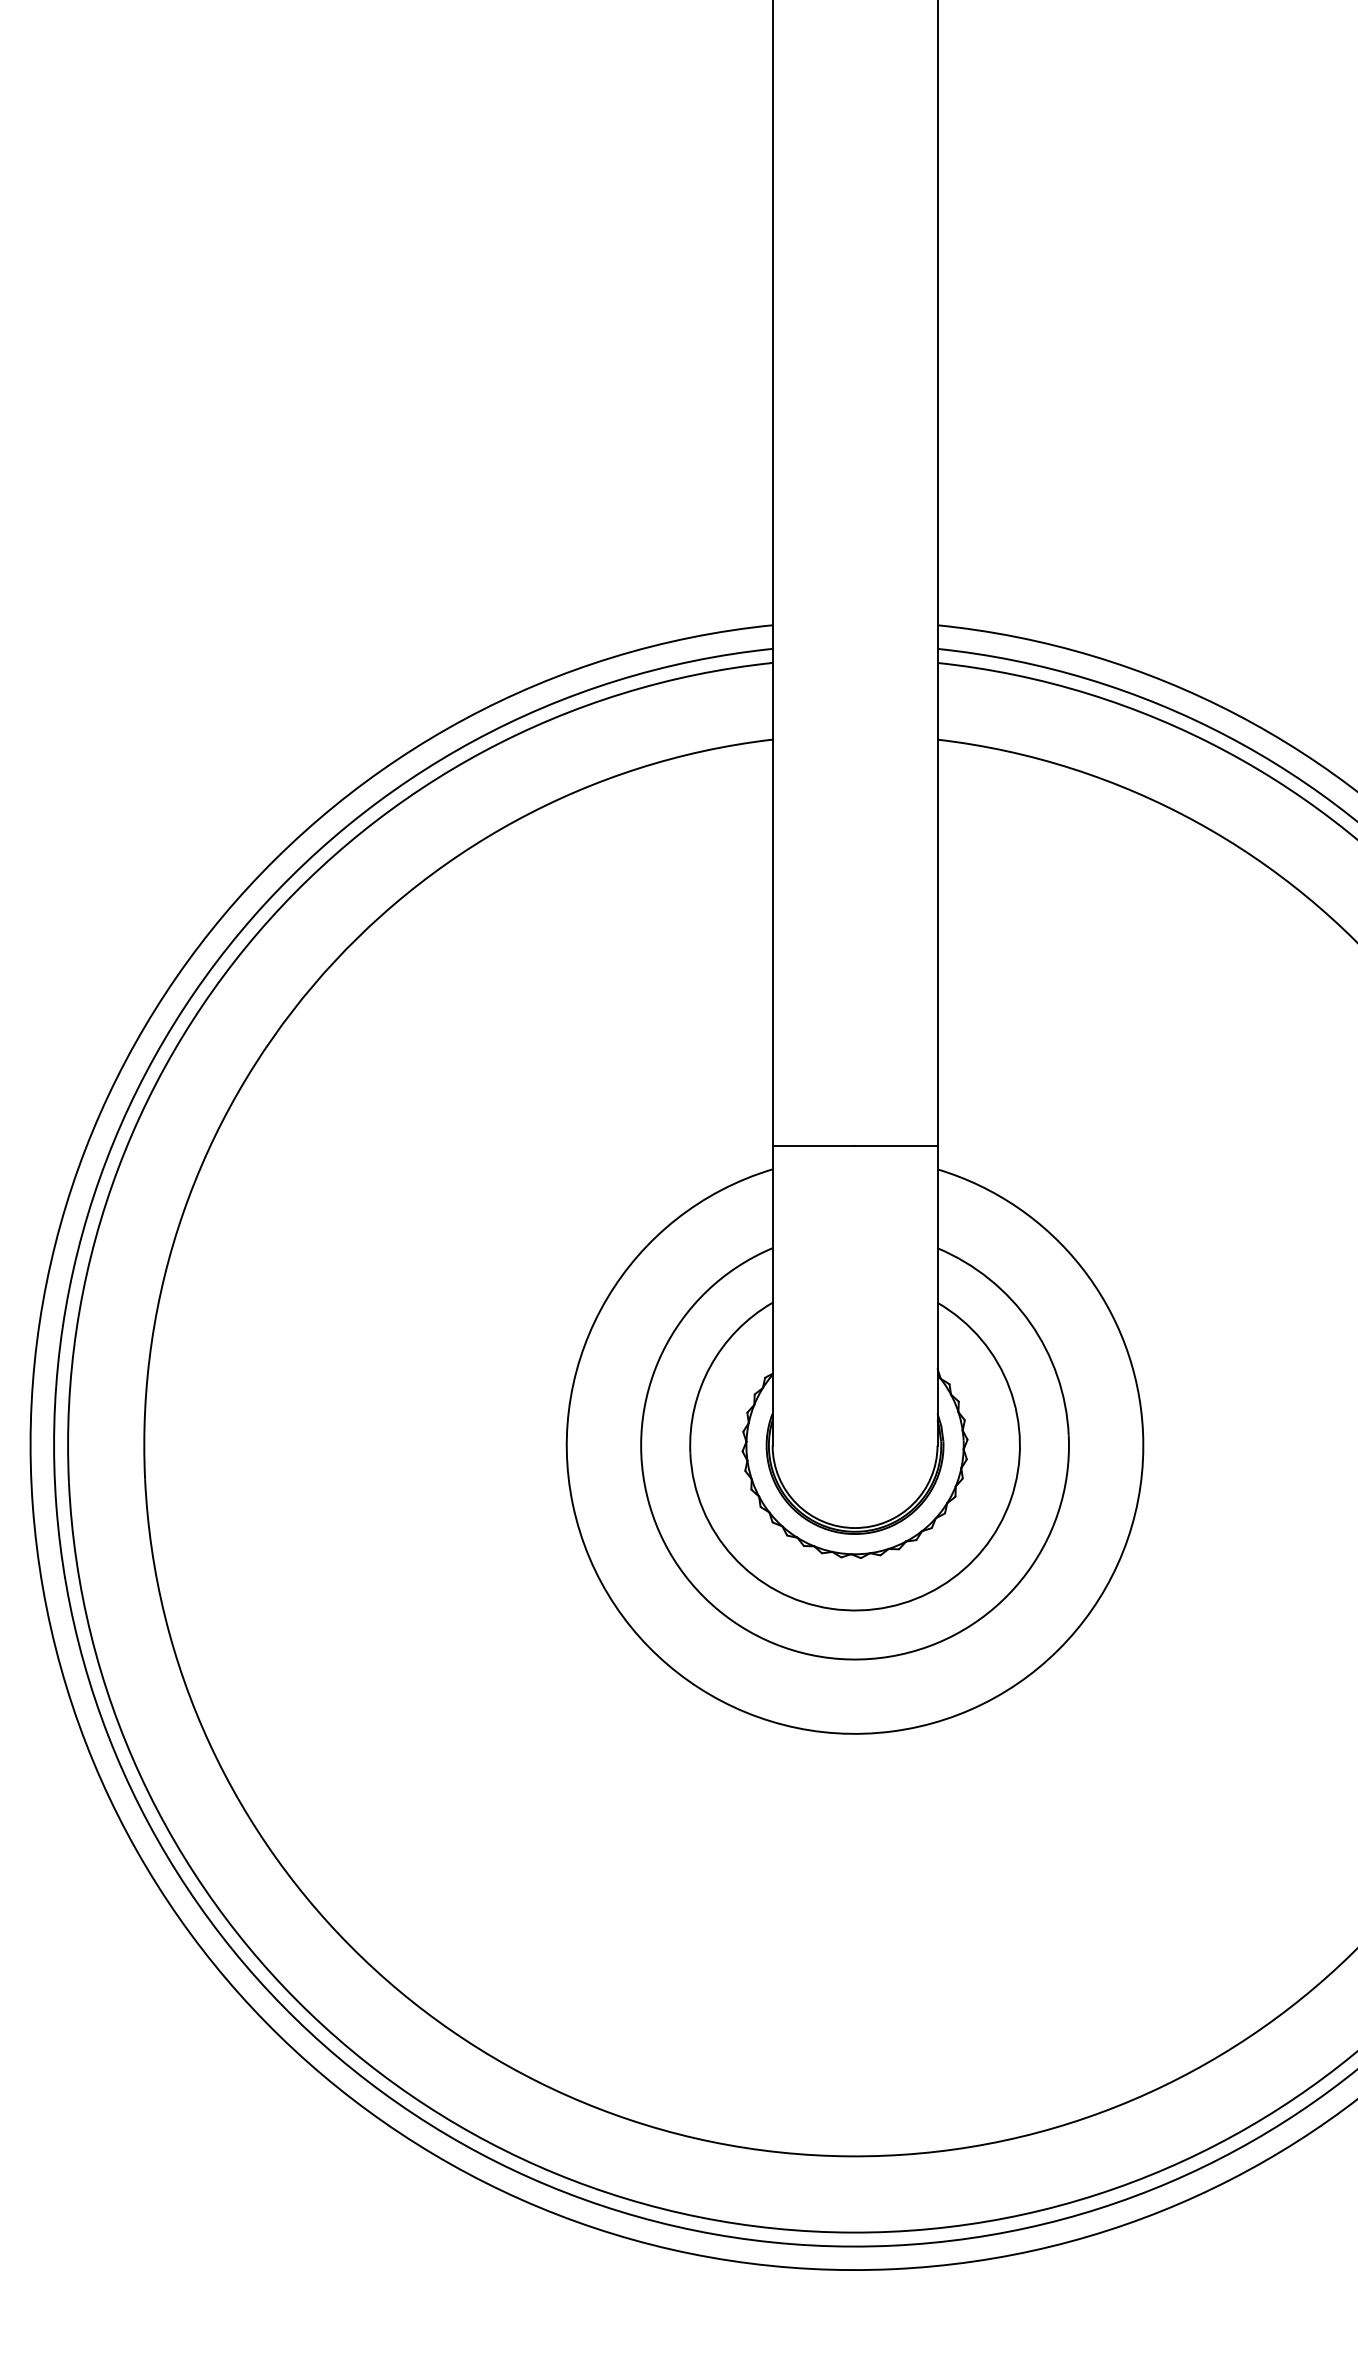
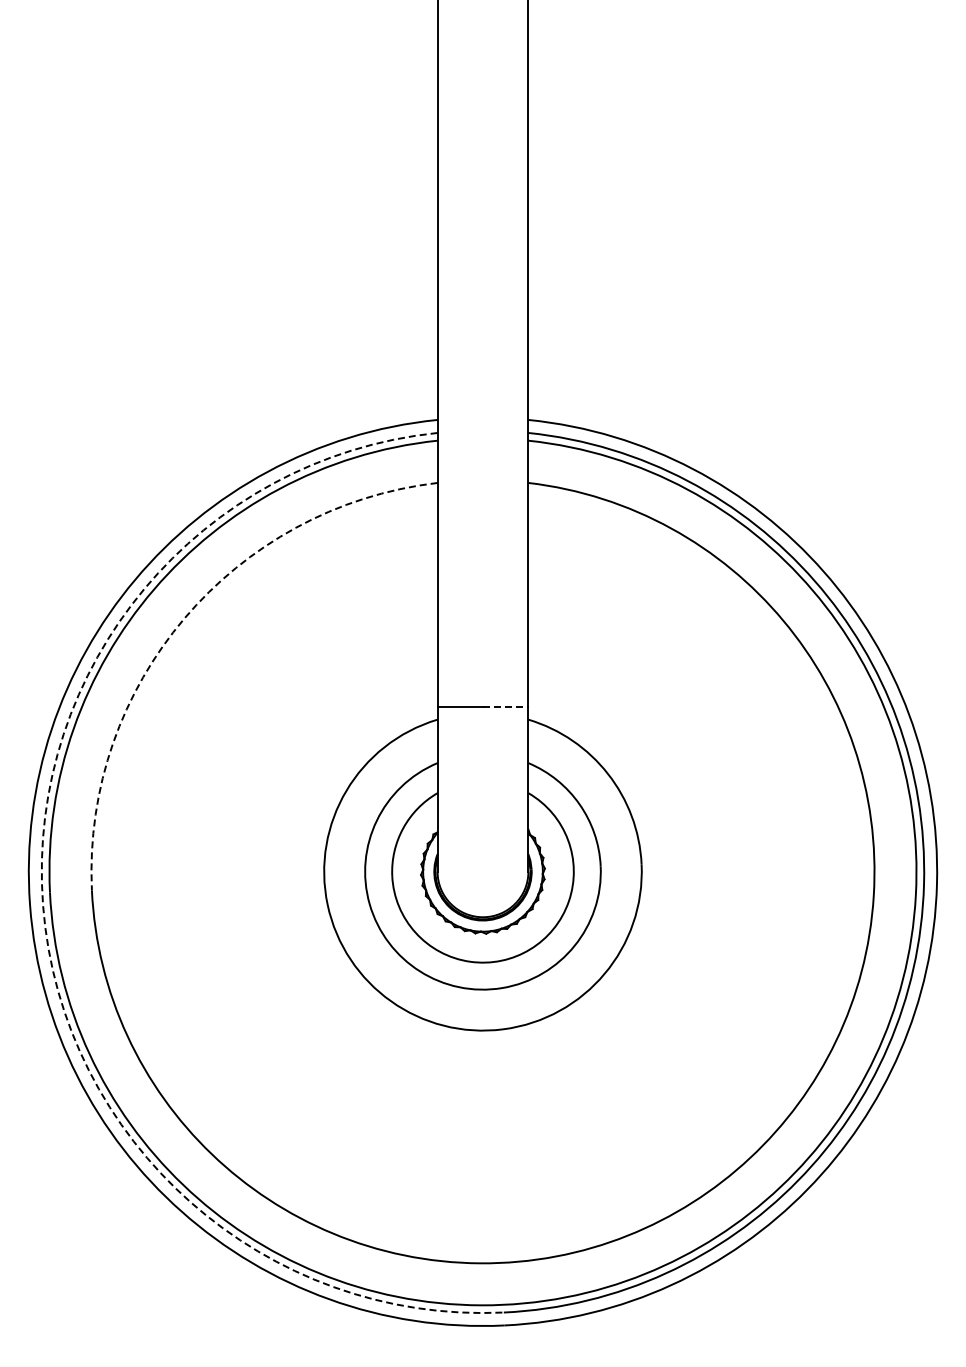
arc: (313, 985) -> (184, 618), solid -> dashed
line: (895, 1145) -> (505, 706), solid -> dashed
arc: (57, 1504) -> (43, 904), solid -> dashed

